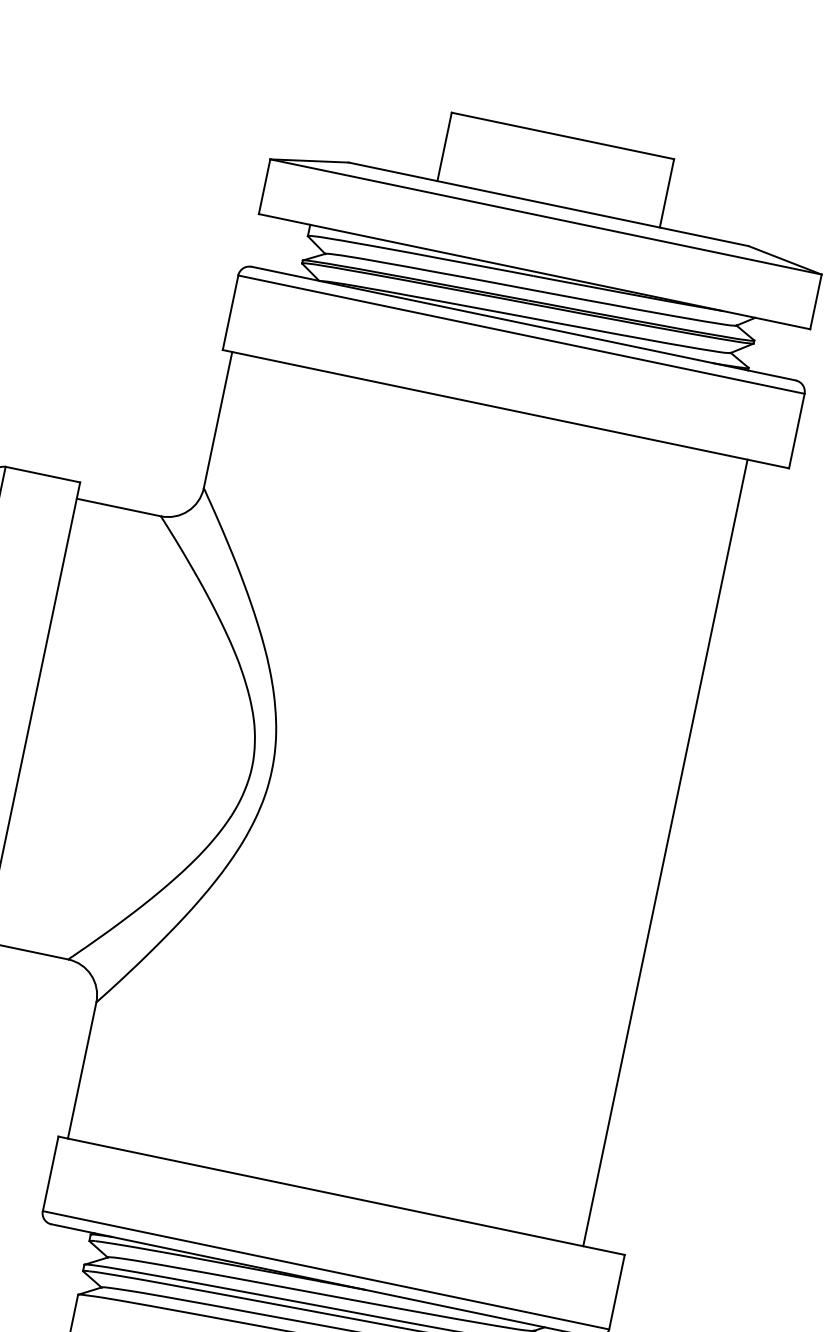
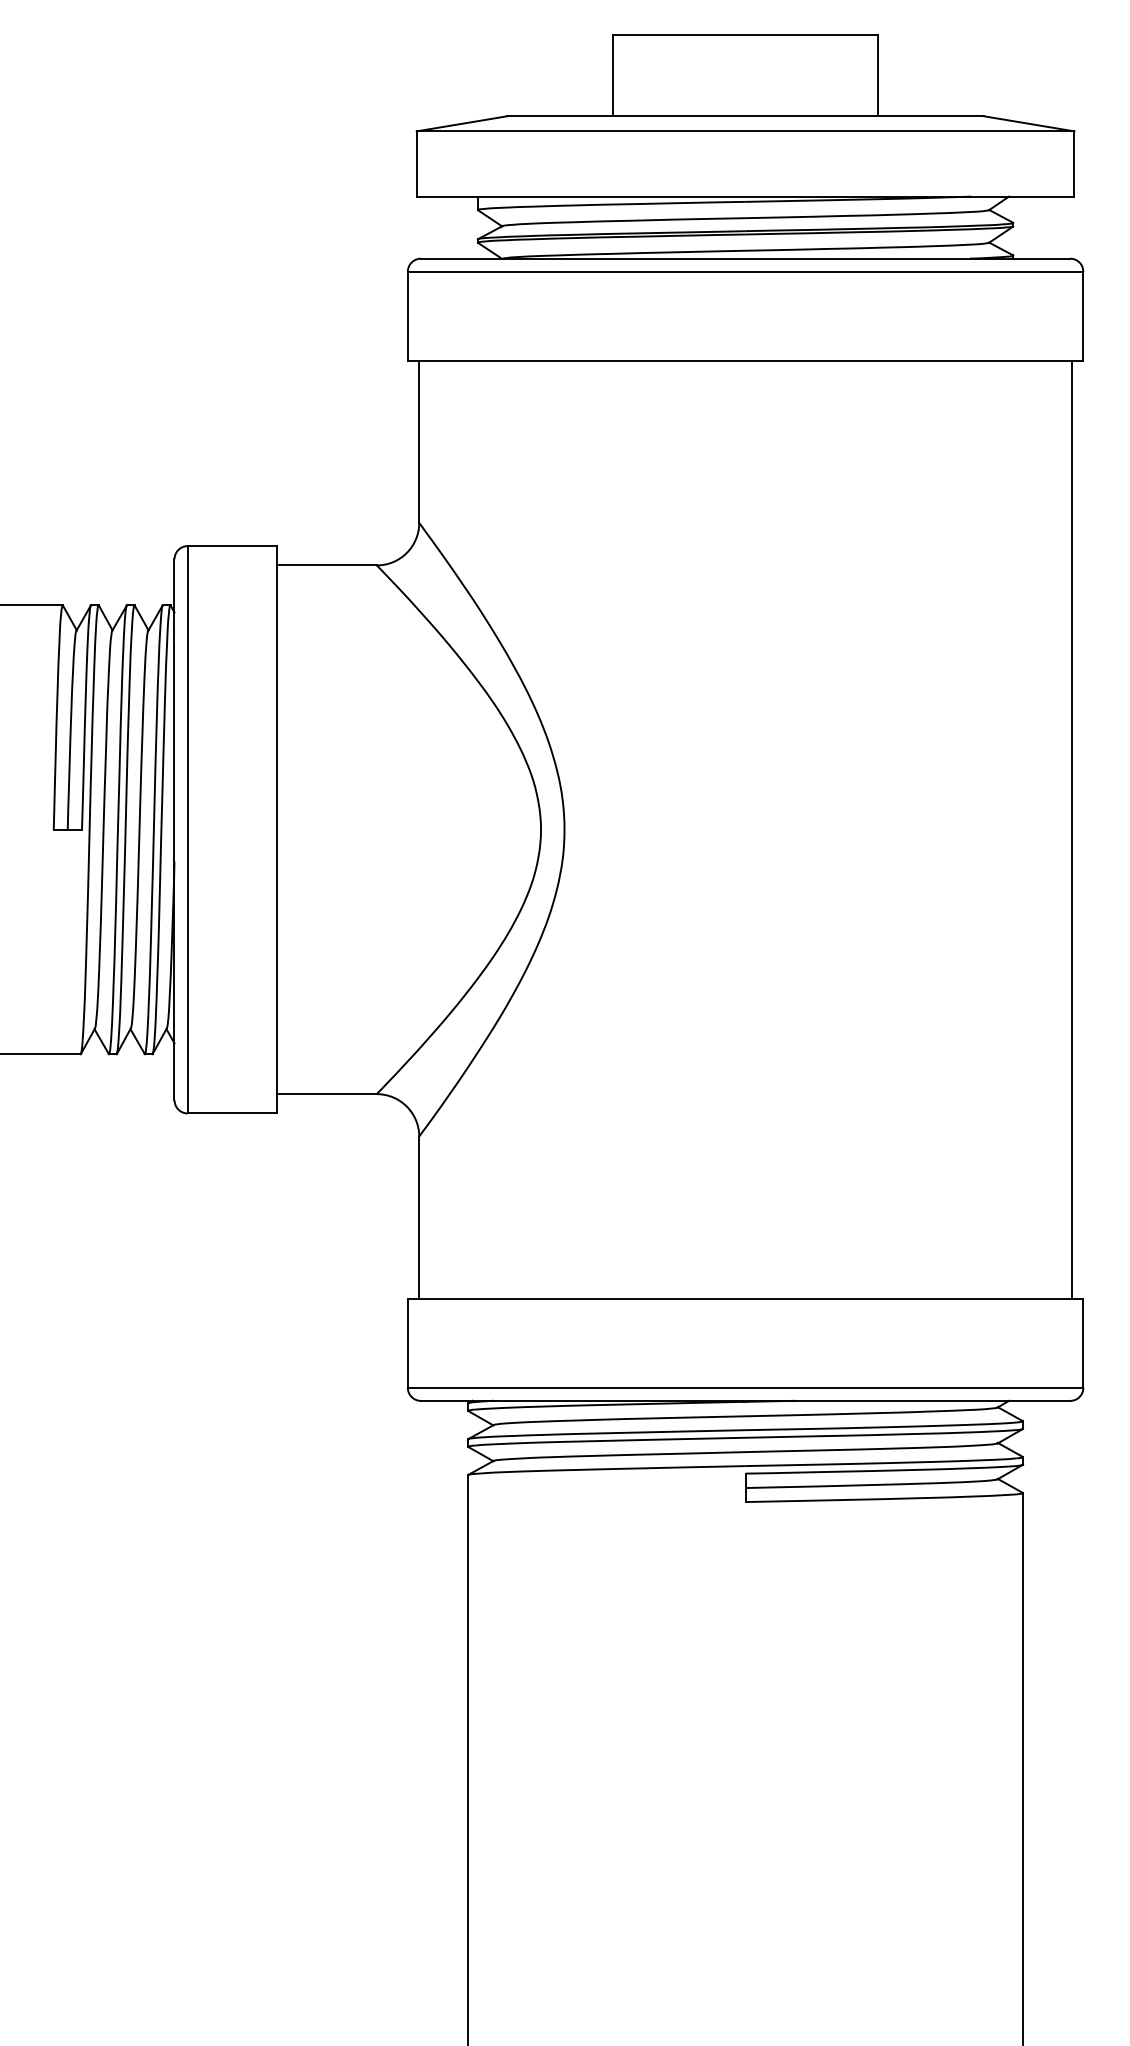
line: (665, 852) -> (1071, 829), moved

